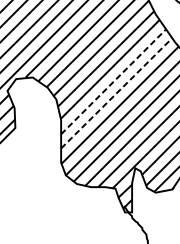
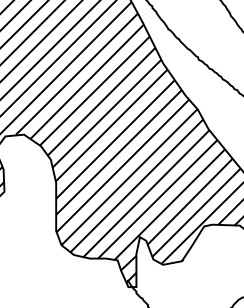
line: (113, 81) -> (115, 139), dashed -> solid
line: (117, 93) -> (119, 152), dashed -> solid

